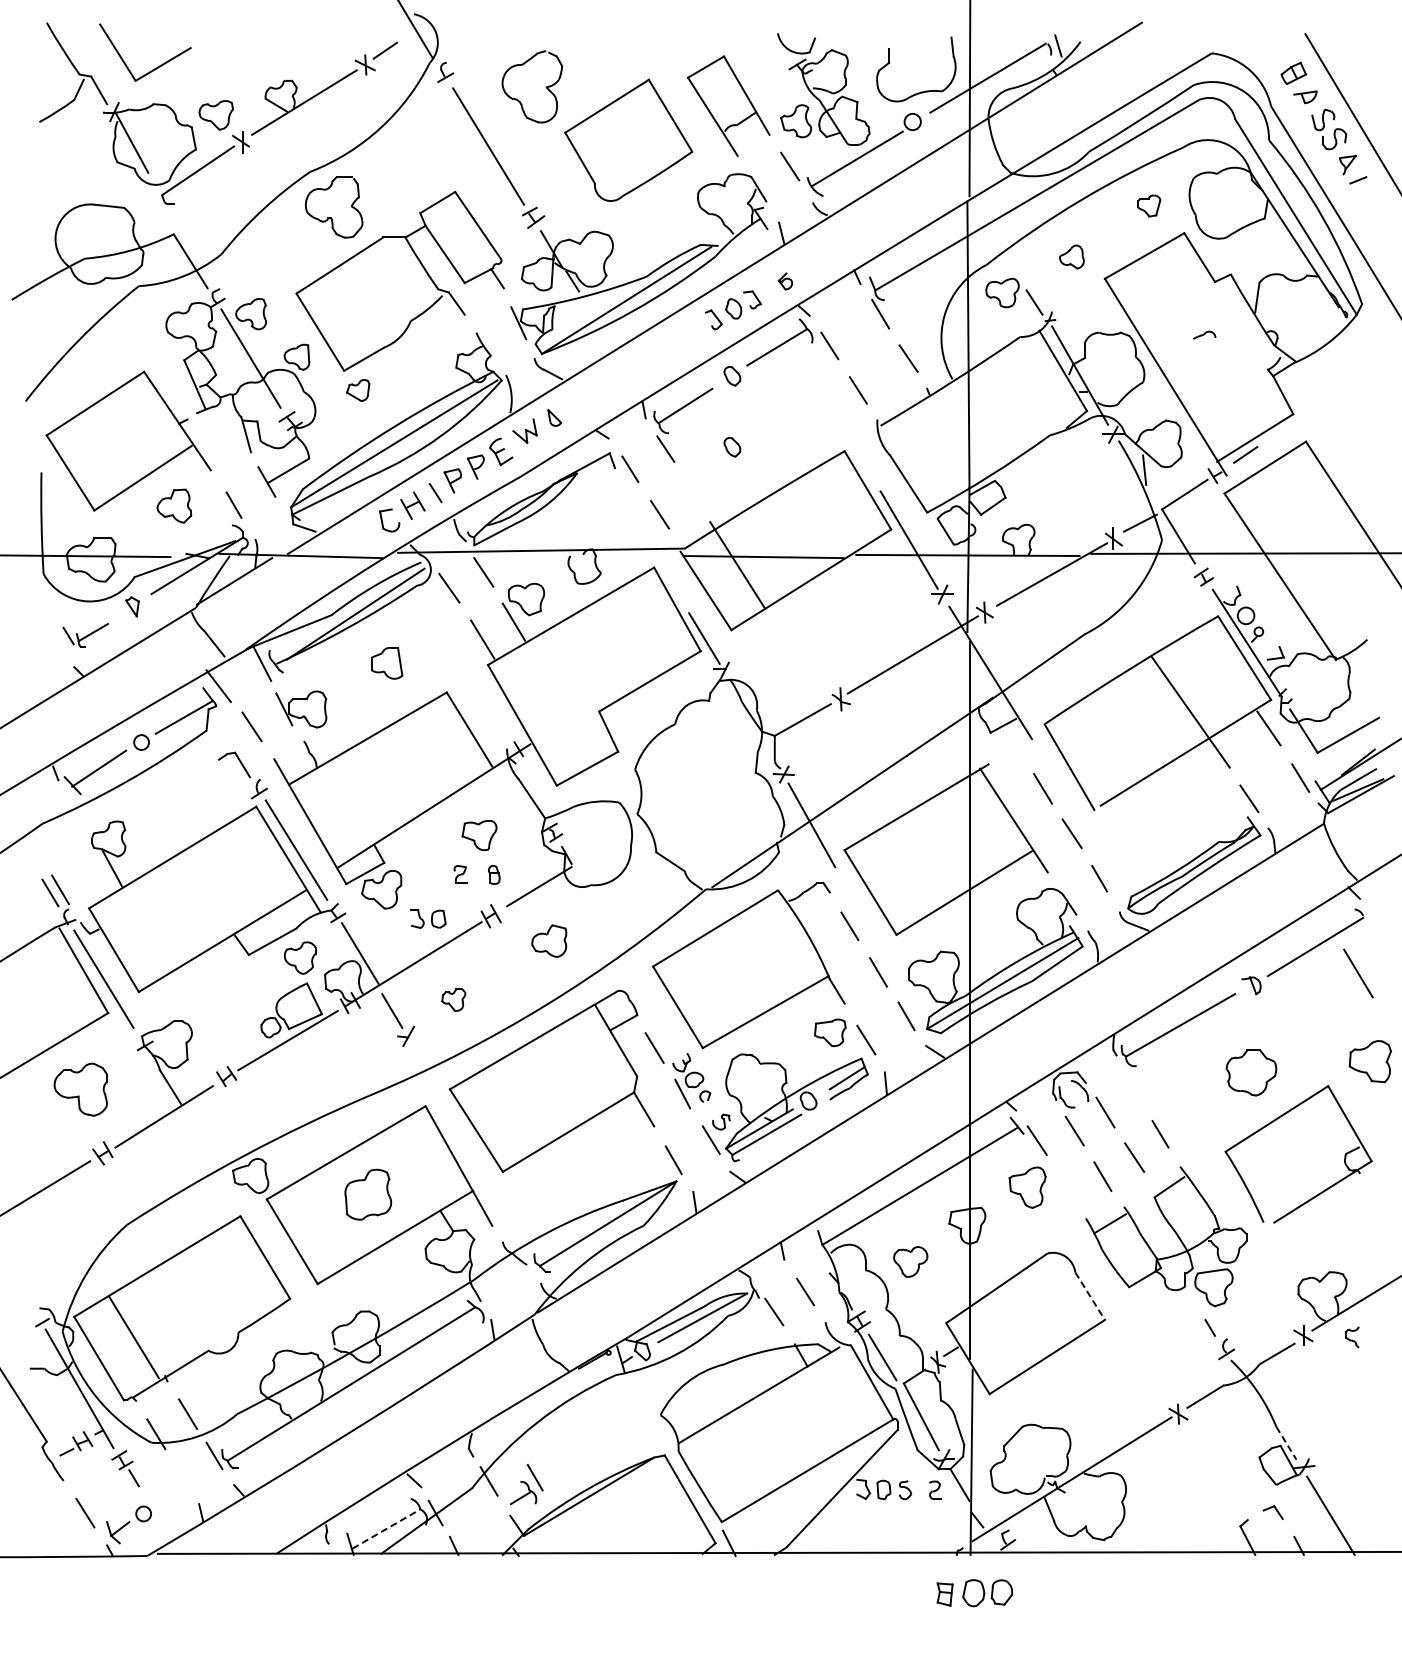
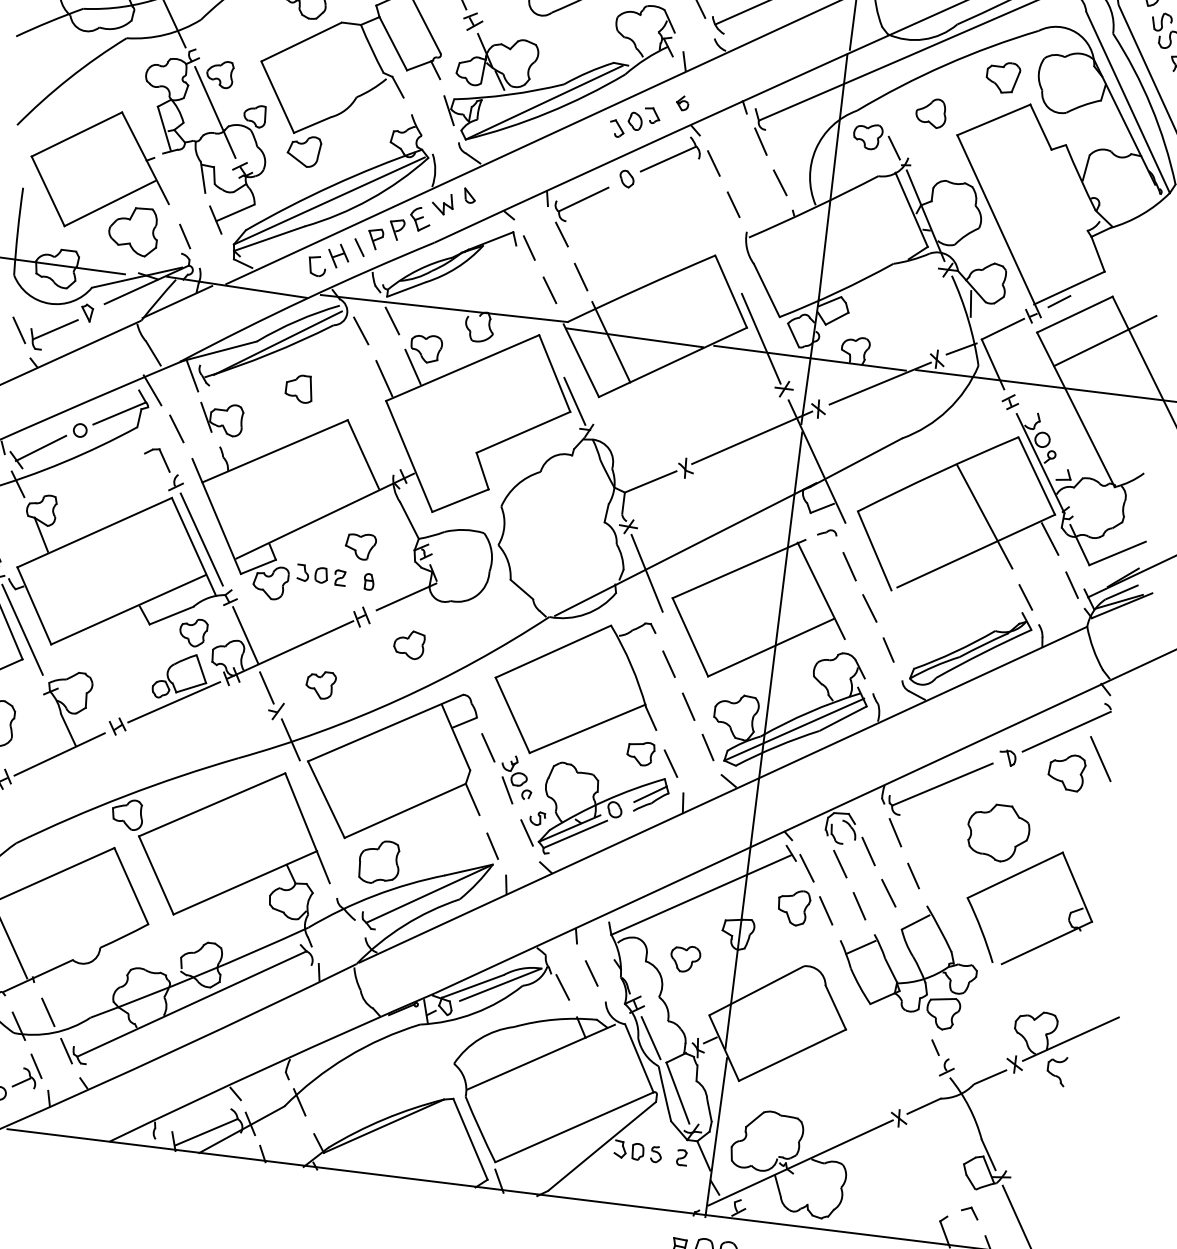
part: (1148, 205) -> (1002, 76), size x1.67
part: (1071, 256) -> (931, 112), size x1.43
part: (1204, 334) -> (827, 532), moved
part: (357, 390) -> (303, 151), size x1.67
part: (732, 447) -> (619, 240), removed
line: (1303, 493) -> (1104, 340), added
line: (693, 494) -> (580, 276), added
part: (174, 505) -> (133, 230), size x1.67
part: (85, 635) -> (43, 332), size x1.67
line: (77, 812) -> (17, 483), added
part: (428, 918) -> (312, 573), moved
part: (453, 1000) -> (320, 685), size x1.43
part: (1369, 1061) -> (1066, 772), moved
line: (426, 1066) -> (290, 739), added
part: (1251, 1072) -> (998, 832), size x1.43
line: (1133, 1087) -> (895, 832), added
line: (1065, 1186) -> (826, 910), added
part: (368, 1194) -> (379, 862), moved
line: (1090, 1296) -> (836, 1007), dashed -> solid
part: (1352, 1336) -> (1056, 1070), size x1.67
line: (1286, 1443) -> (988, 1155), dashed -> solid
part: (526, 1484) -> (28, 1071), moved
line: (386, 1528) -> (206, 1131), dashed -> solid

